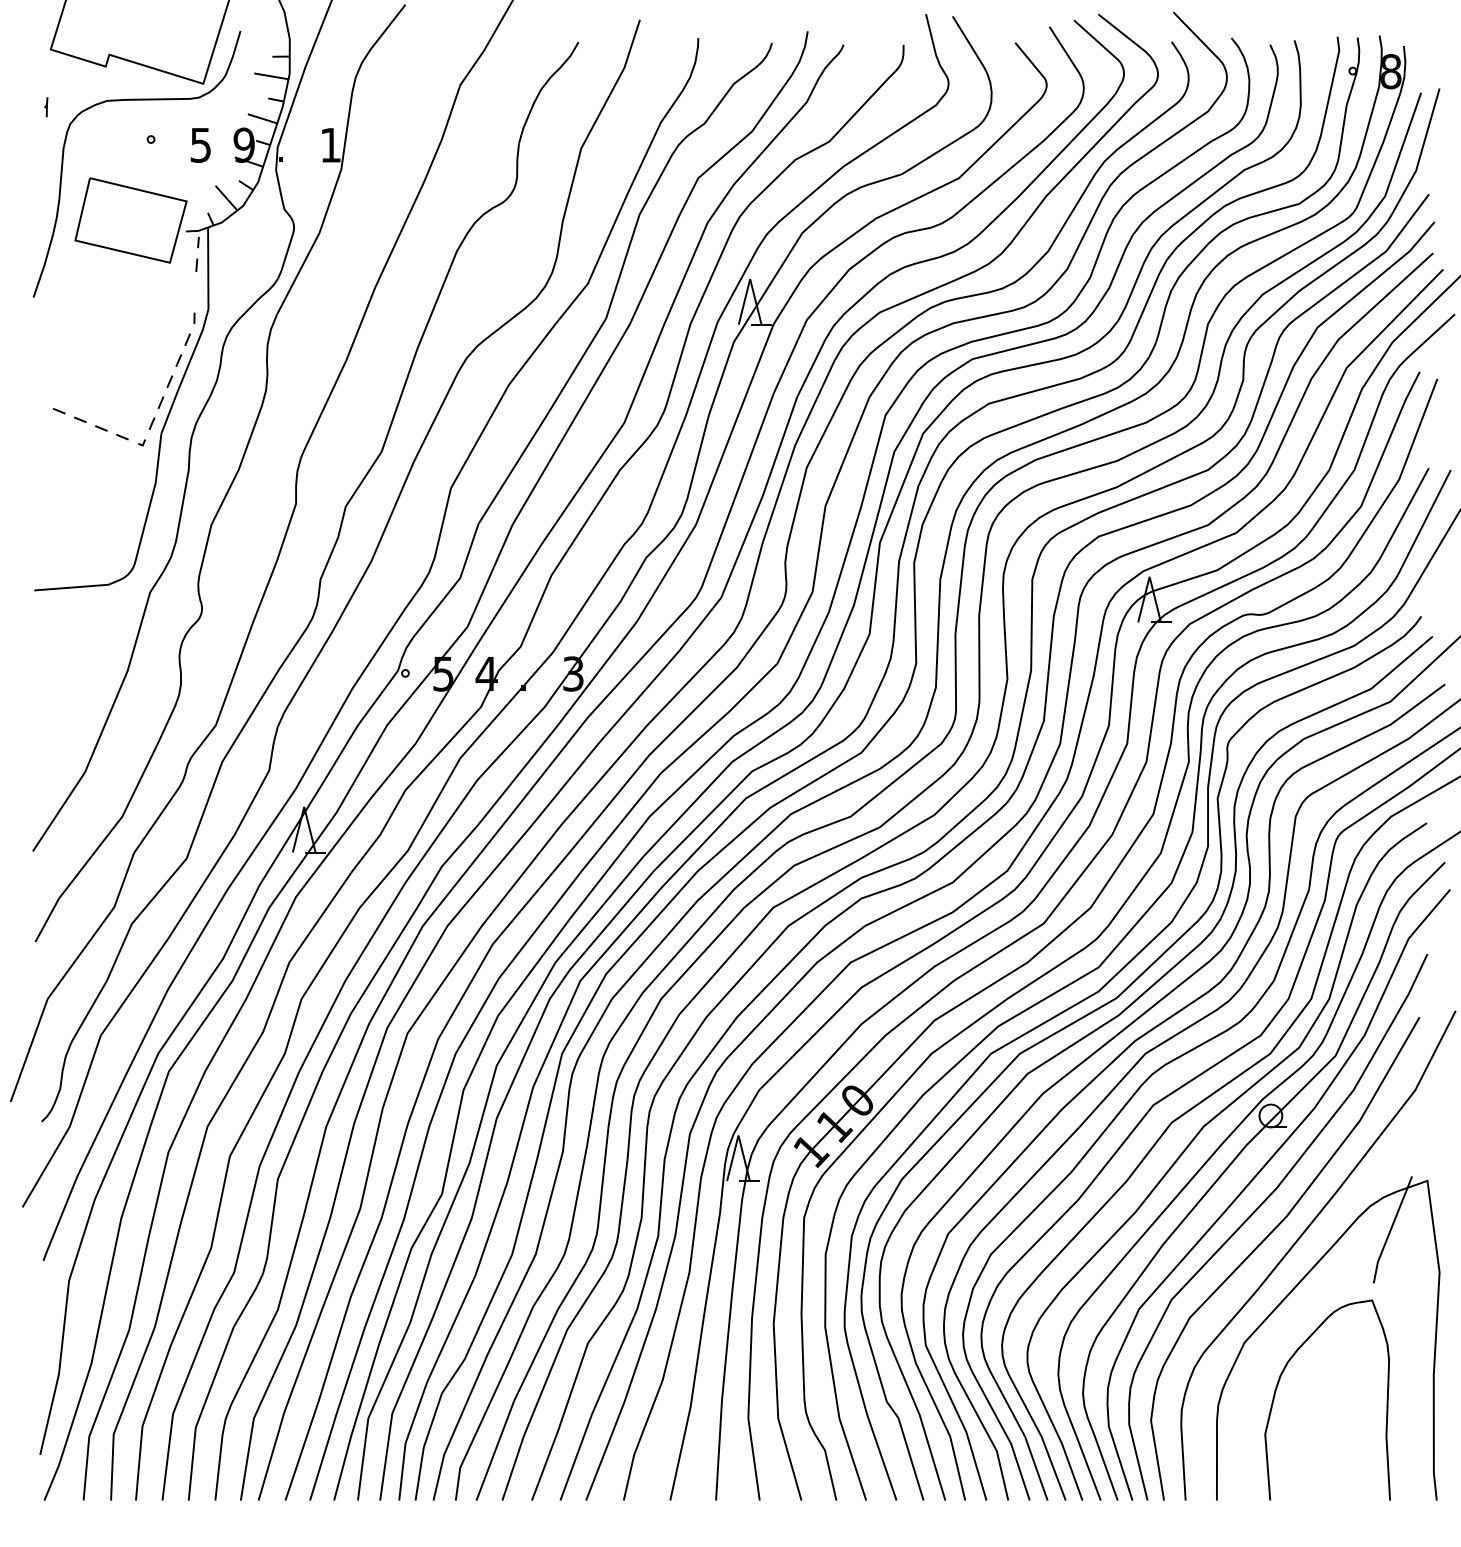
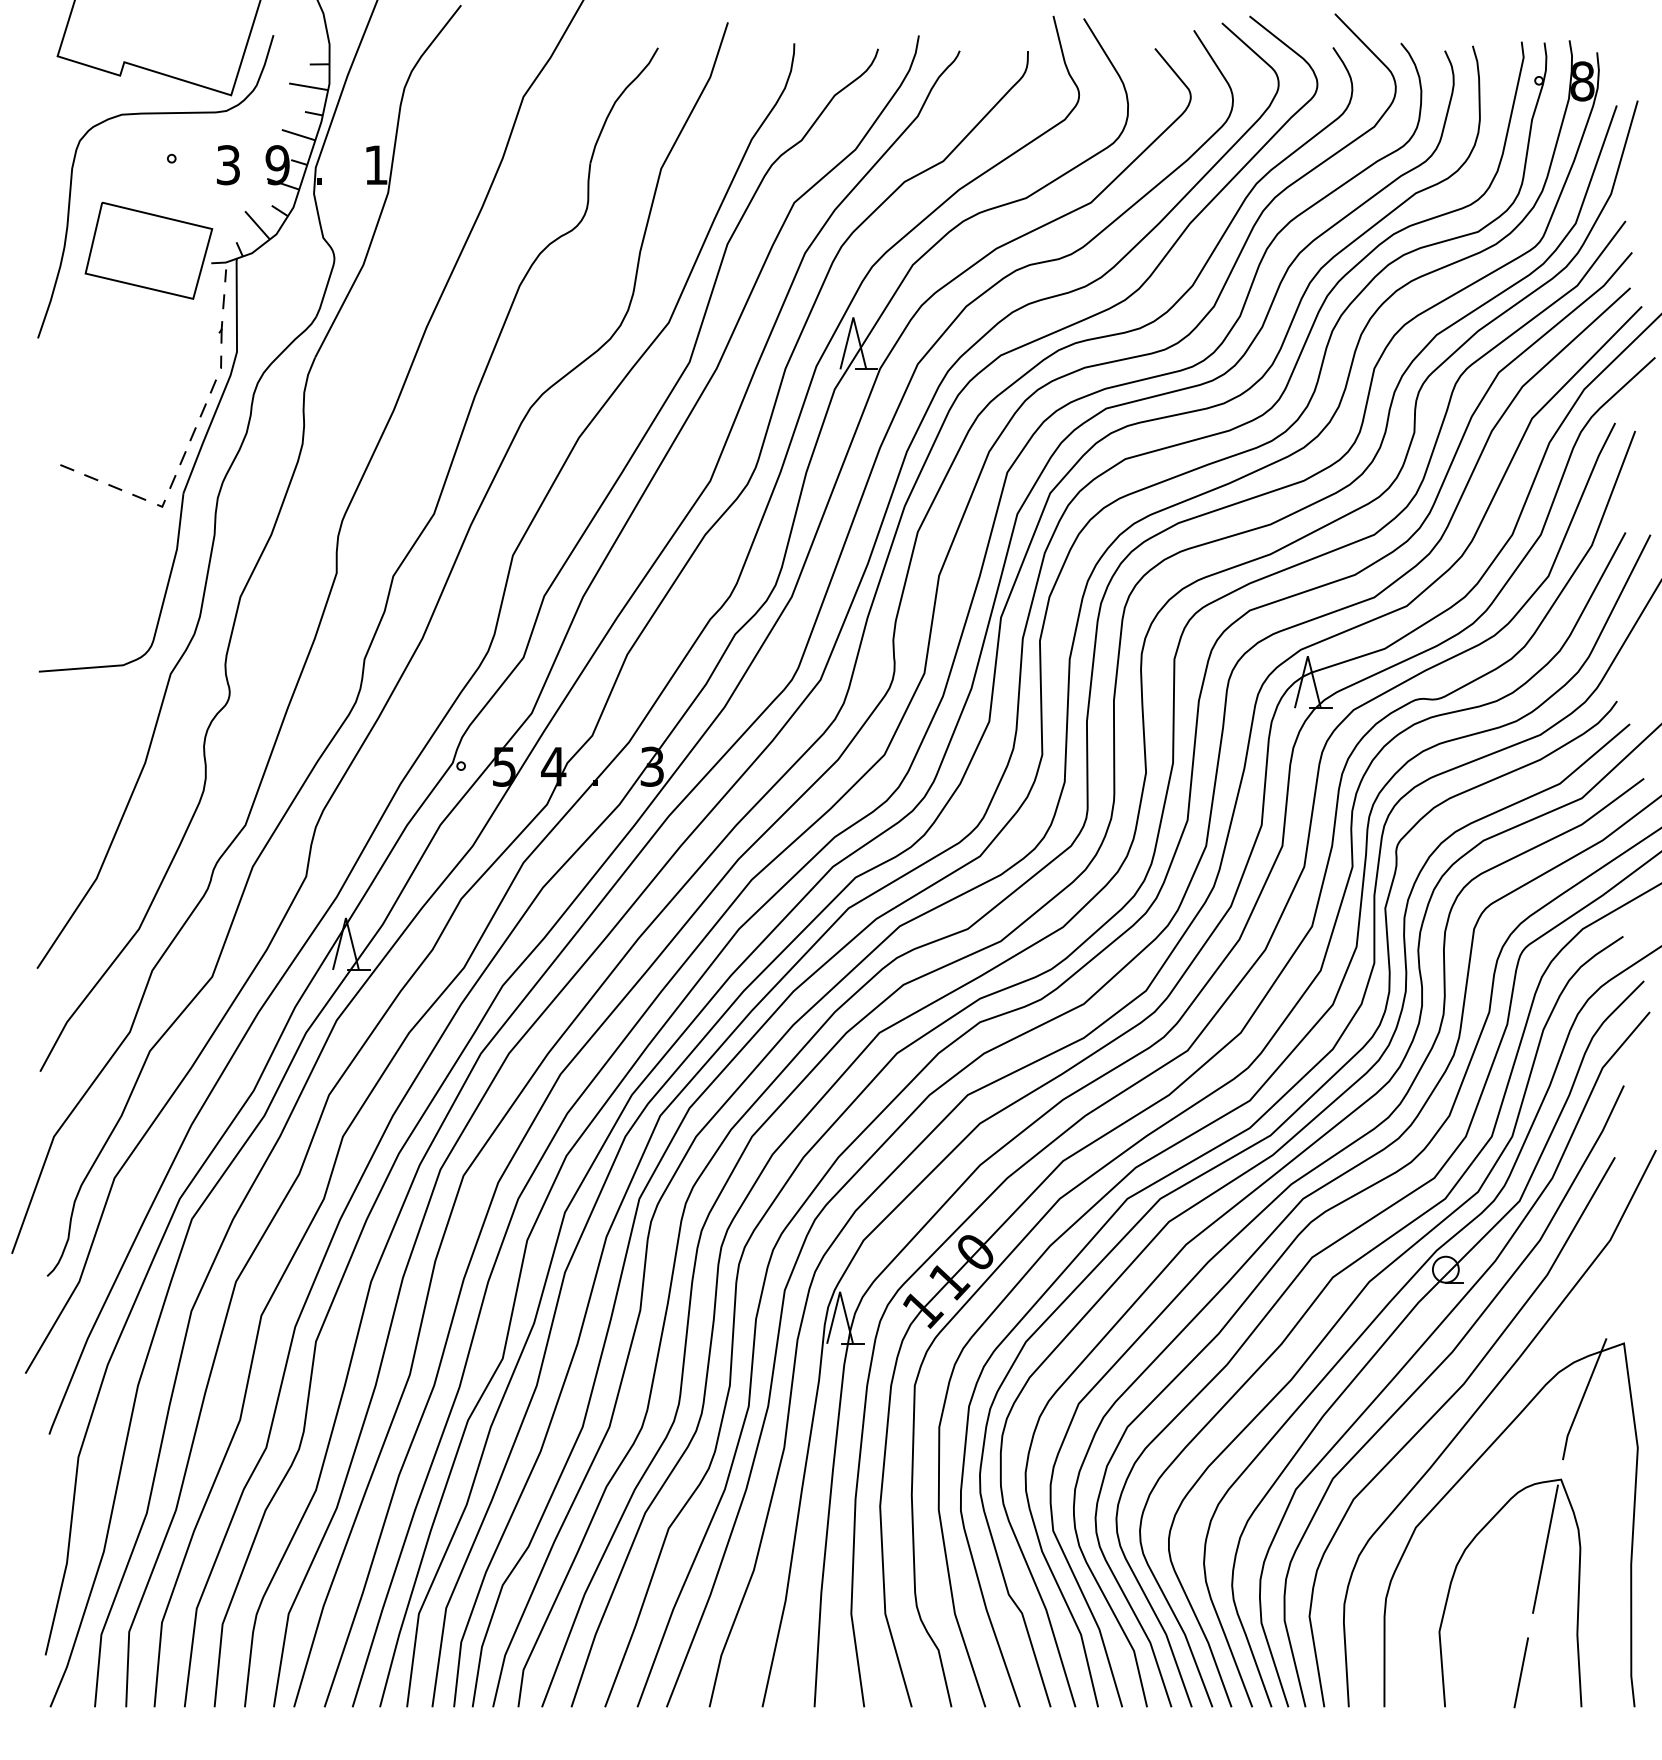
part: (46, 107) -> (221, 332), moved
text: (200, 144) -> (227, 164), 5 -> 3
line: (1358, 1361) -> (1545, 1549), added
line: (1337, 1470) -> (1521, 1673), added

